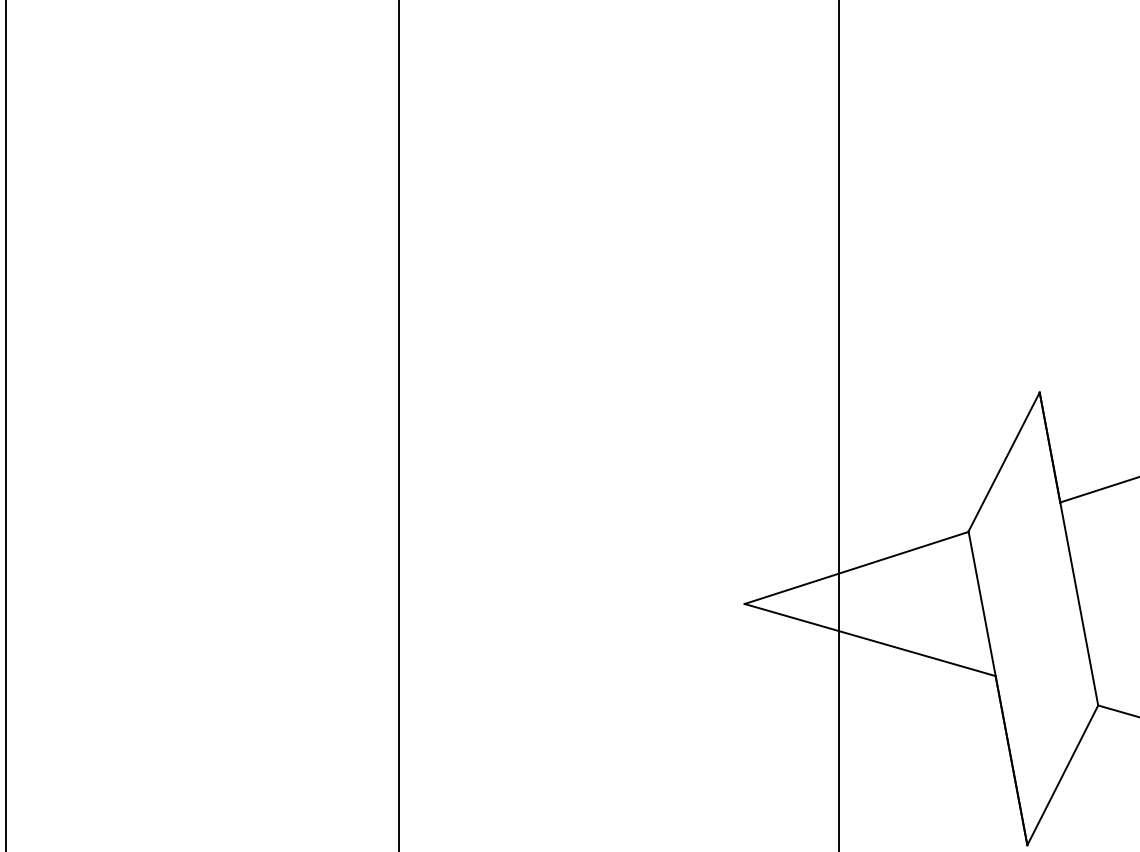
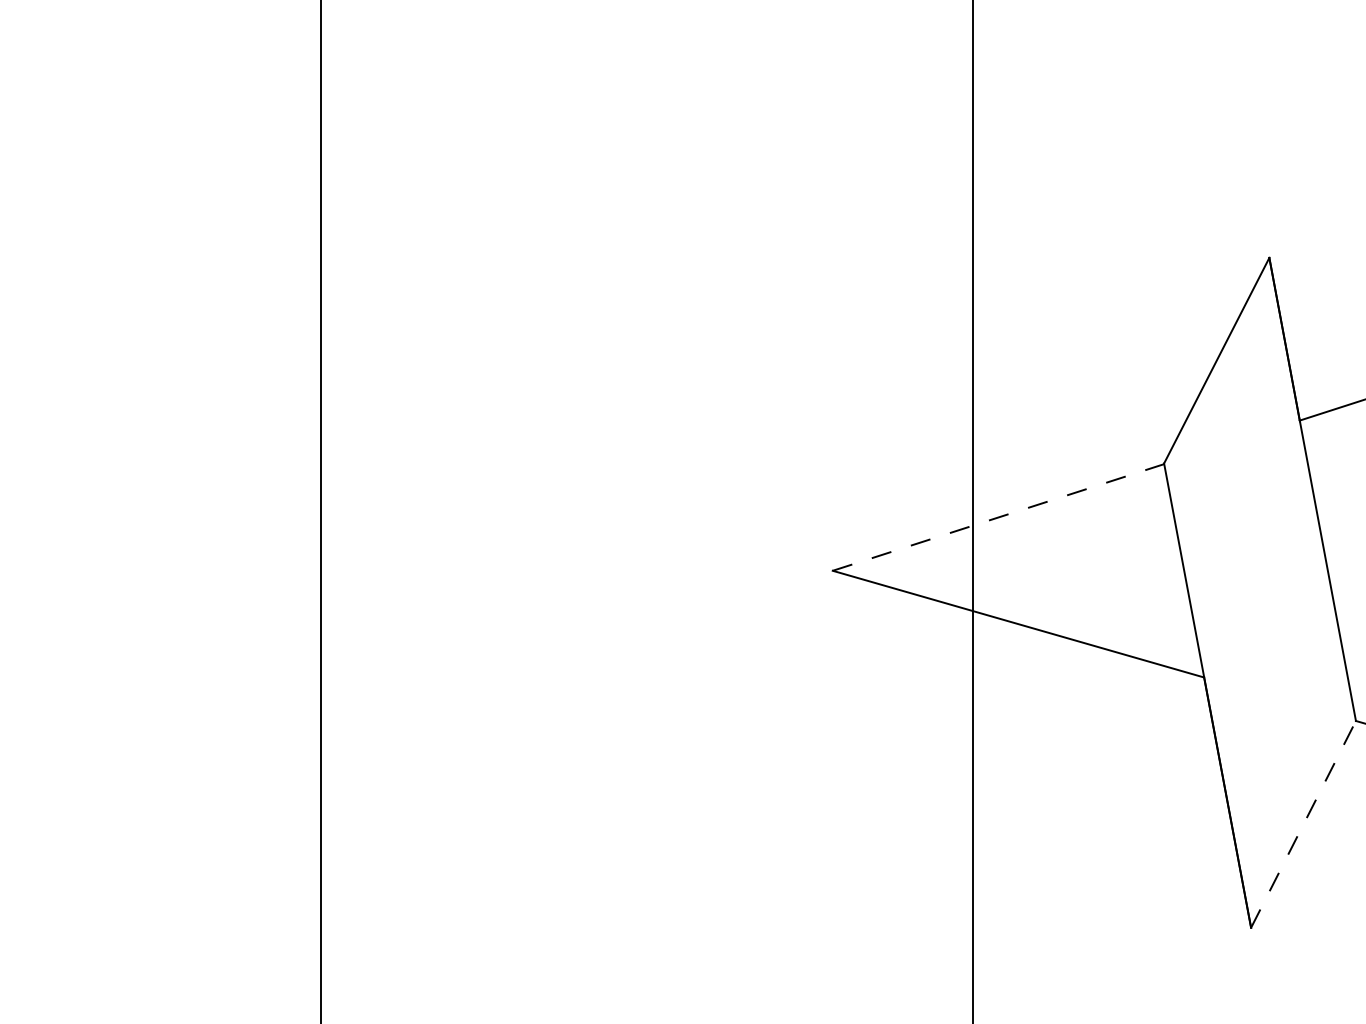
line: (856, 567) -> (998, 516), solid -> dashed
line: (1063, 774) -> (1304, 823), solid -> dashed

